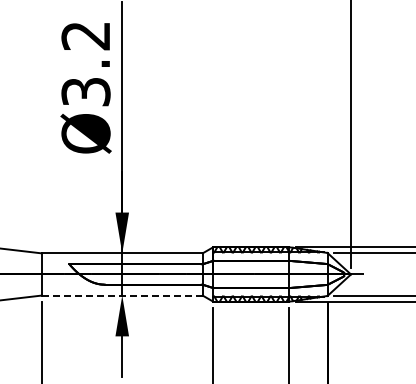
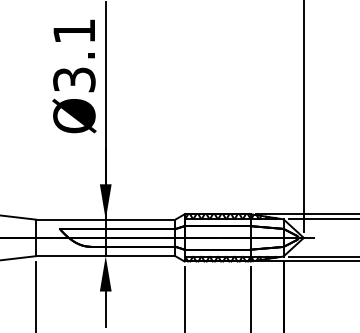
text: (85, 36) -> (73, 31), Ø3.2 -> Ø3.1
line: (122, 295) -> (105, 256), dashed -> solid

